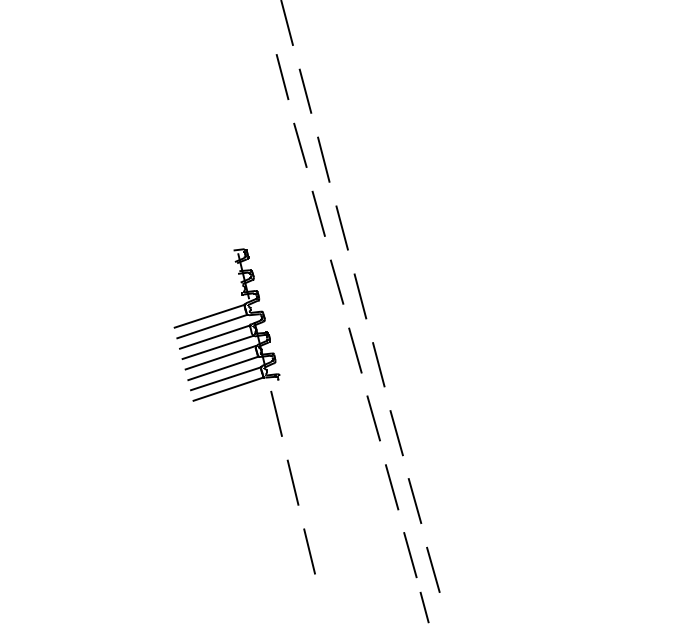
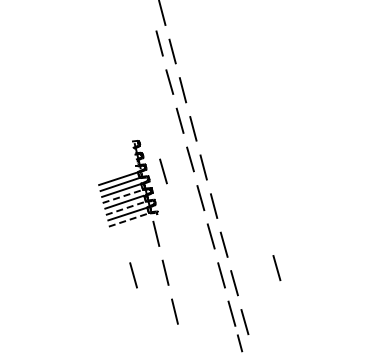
line: (289, 303) -> (163, 171), added
line: (218, 347) -> (123, 196), solid -> dashed
line: (223, 368) -> (126, 208), solid -> dashed
line: (229, 388) -> (129, 219), solid -> dashed
line: (489, 473) -> (276, 267), added
line: (236, 487) -> (133, 275), added

